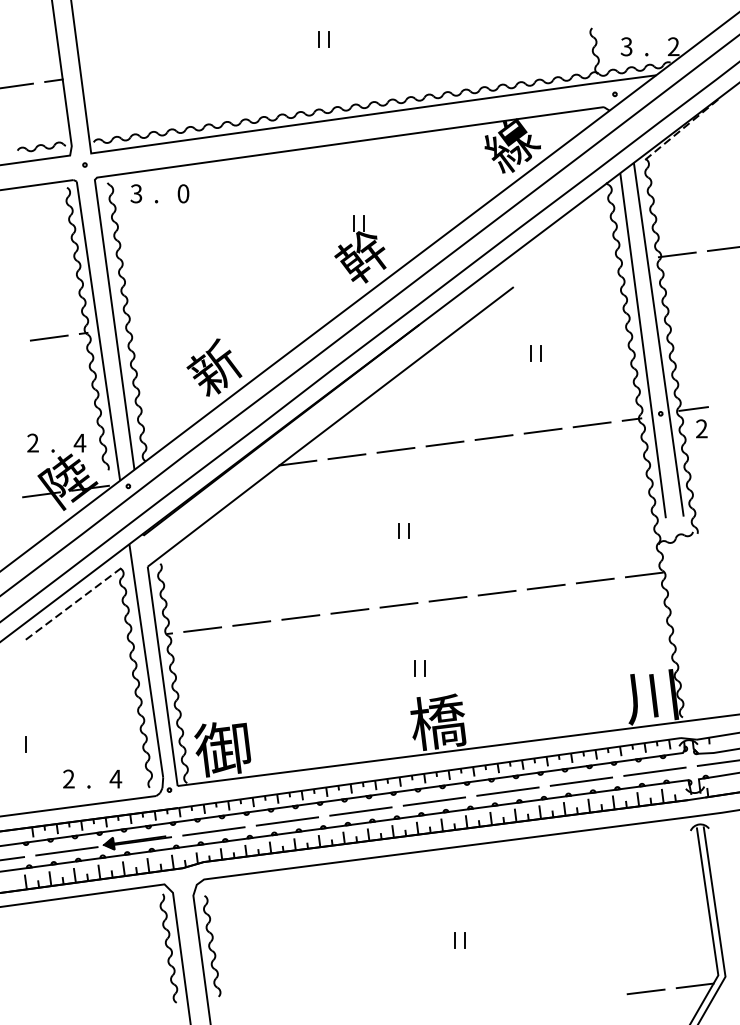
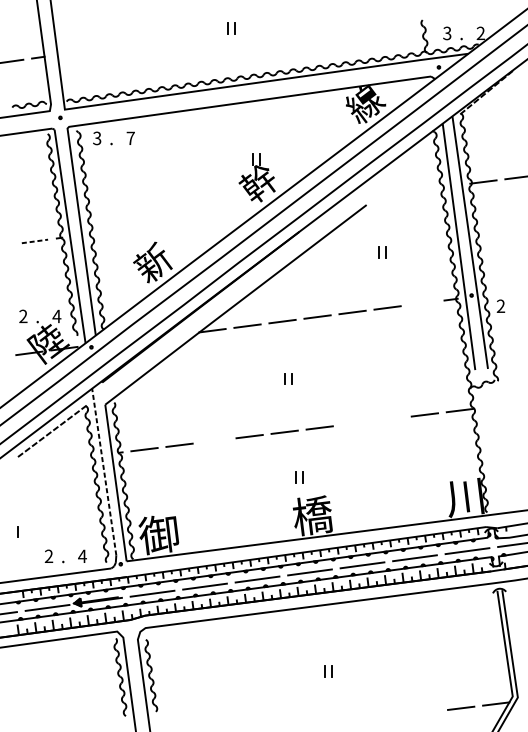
text: (183, 193) -> (130, 138), 0 -> 7
line: (49, 338) -> (35, 241), solid -> dashed
line: (693, 408) -> (495, 291), removed
line: (591, 424) -> (422, 303), removed
line: (545, 586) -> (389, 418), removed
line: (496, 592) -> (354, 423), removed
line: (300, 617) -> (214, 440), removed
line: (146, 660) -> (104, 471), solid -> dashed

